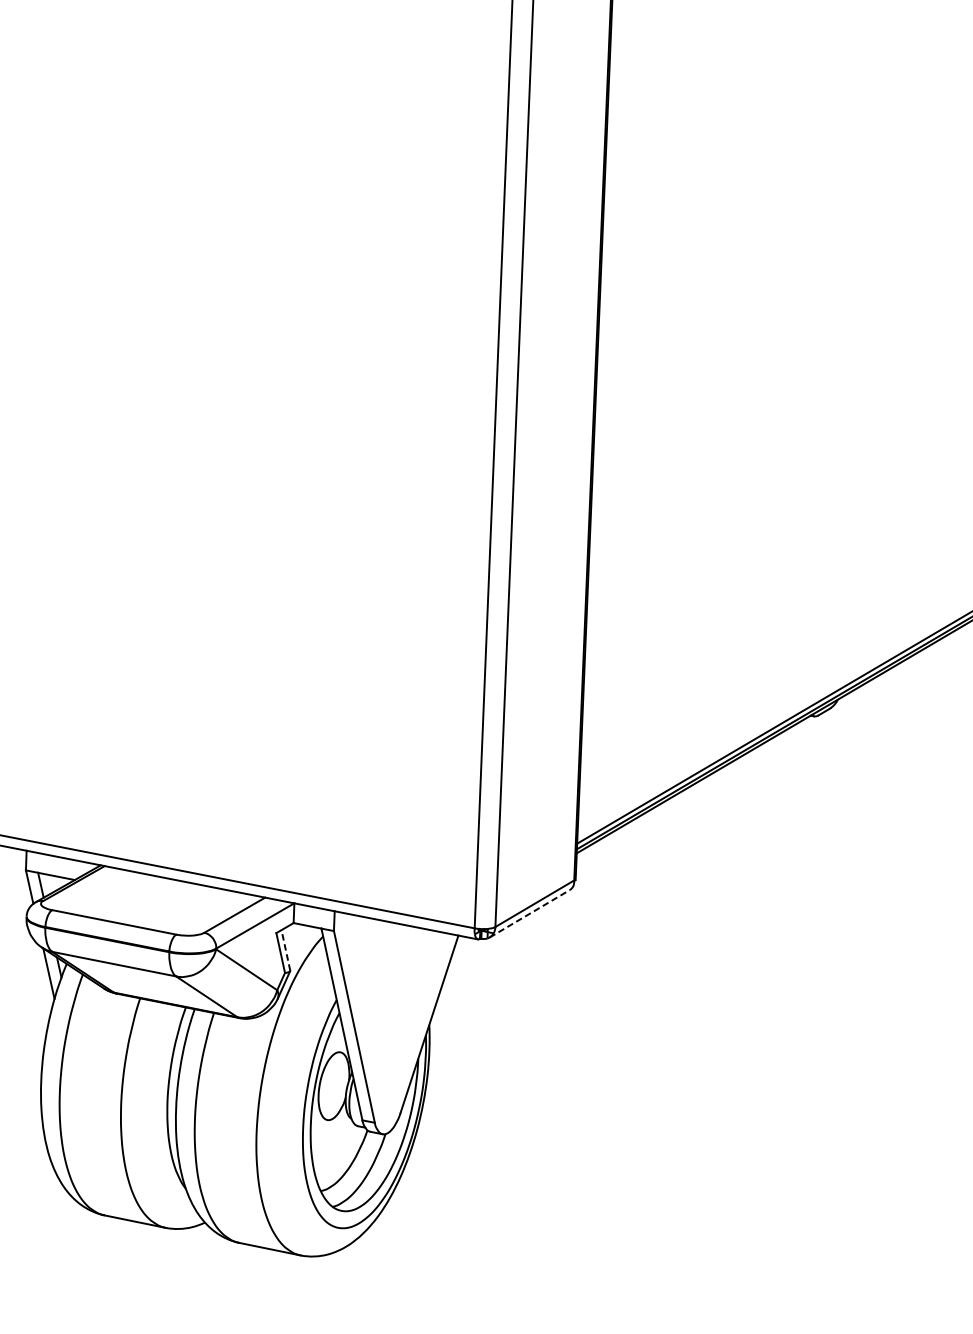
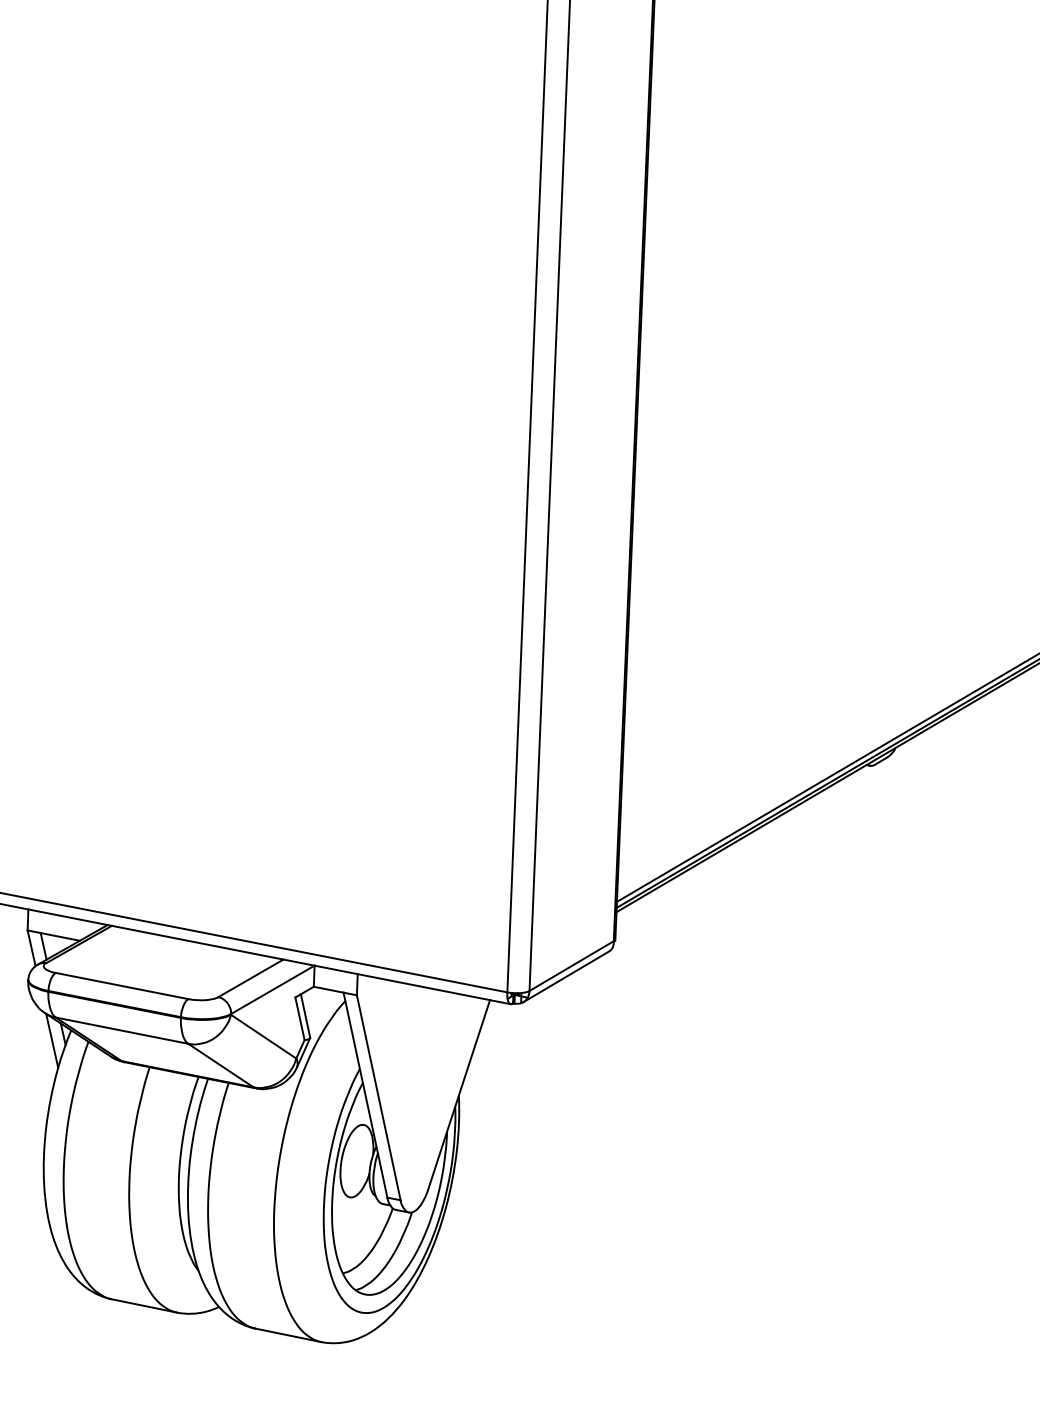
line: (529, 913) -> (566, 976), dashed -> solid
line: (285, 949) -> (305, 1015), dashed -> solid

